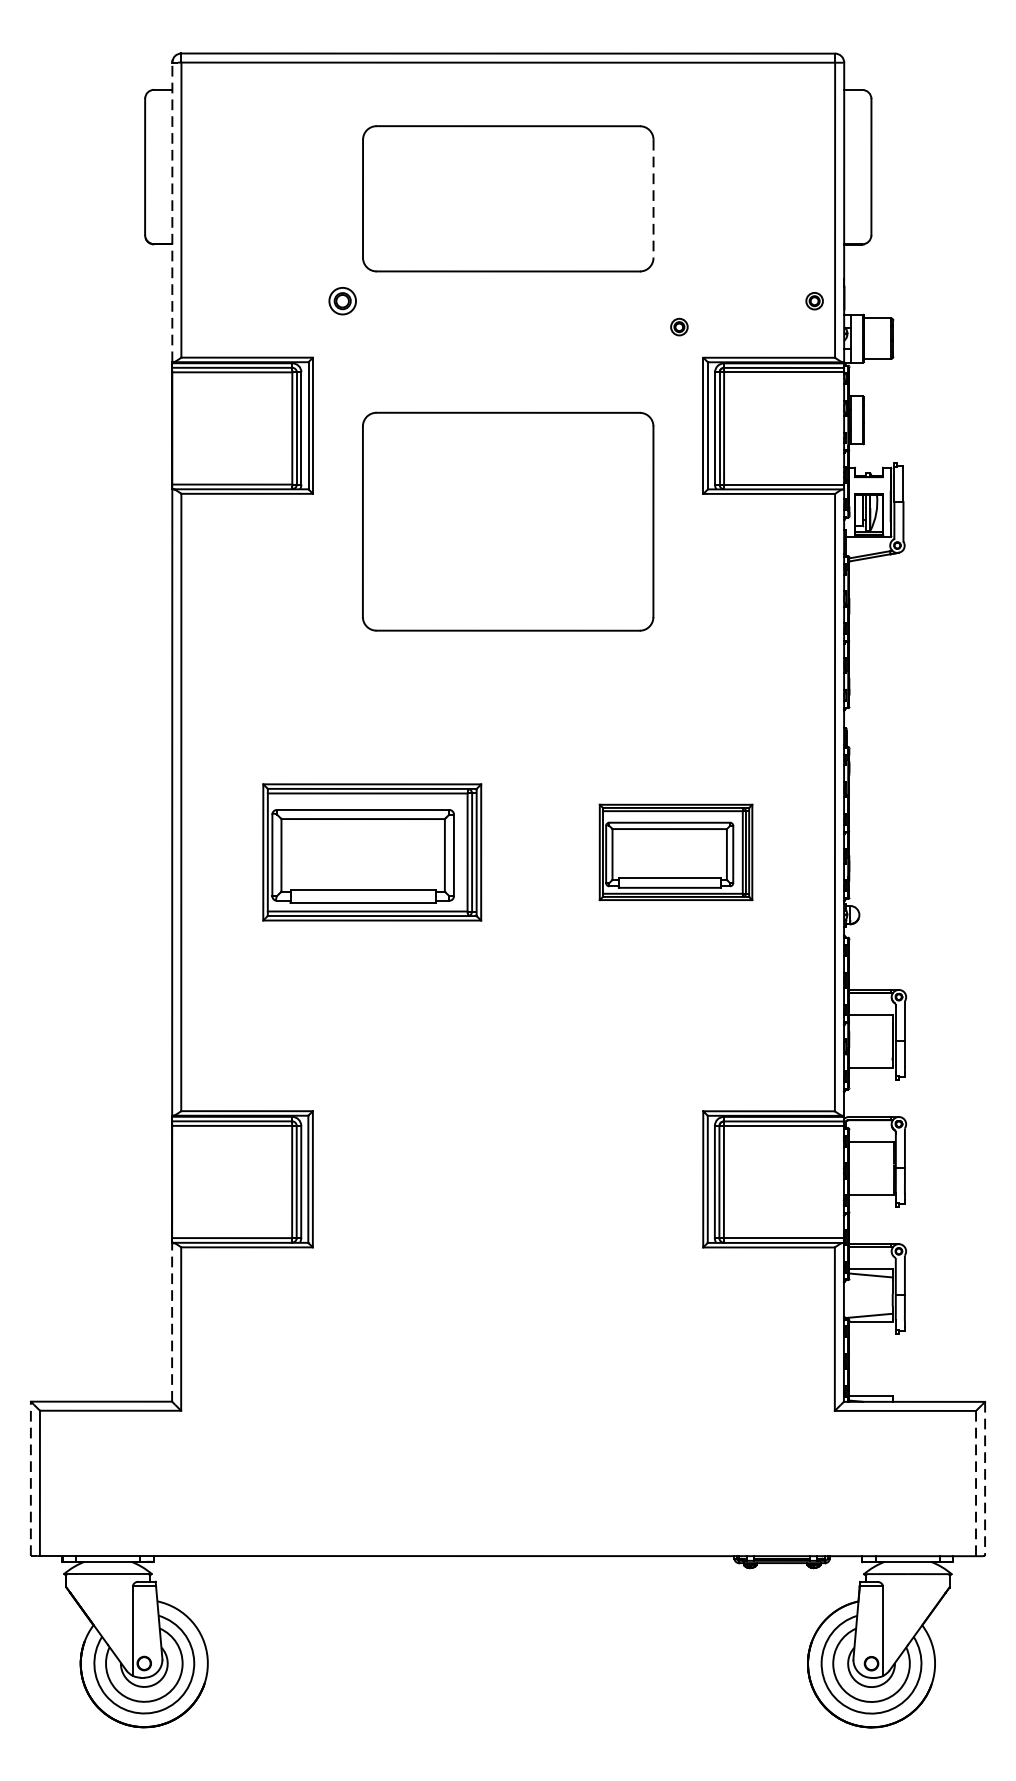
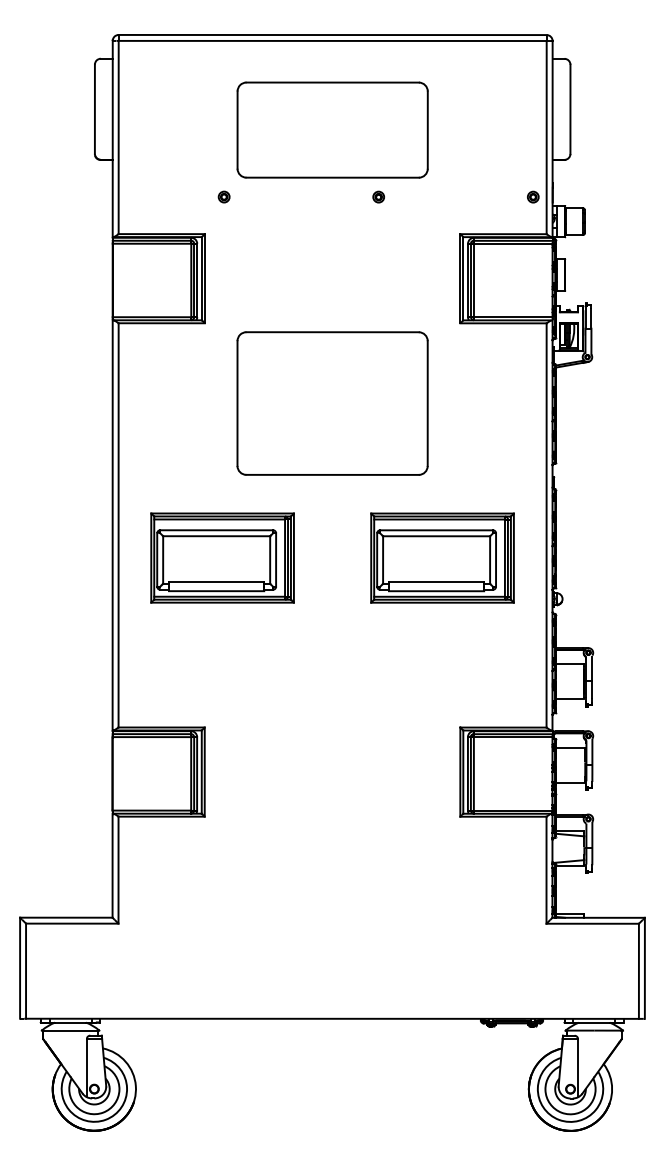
line: (653, 199) -> (427, 130), dashed -> solid
line: (171, 211) -> (112, 138), dashed -> solid
part: (341, 300) -> (223, 196), size x0.62
part: (679, 326) -> (378, 196), moved
part: (508, 521) -> (332, 403), moved
part: (372, 851) -> (222, 557), moved
part: (676, 851) -> (442, 557), size x1.43
line: (171, 1321) -> (112, 865), dashed -> solid
line: (31, 1479) -> (20, 968), dashed -> solid
line: (984, 1479) -> (644, 968), dashed -> solid
line: (975, 1483) -> (638, 971), dashed -> solid

